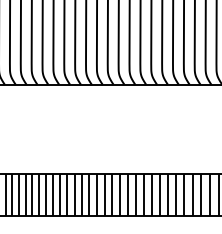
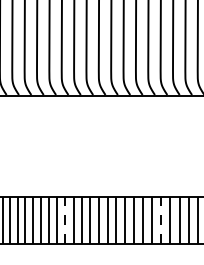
line: (67, 194) -> (65, 219), solid -> dashed
line: (151, 194) -> (160, 219), solid -> dashed

